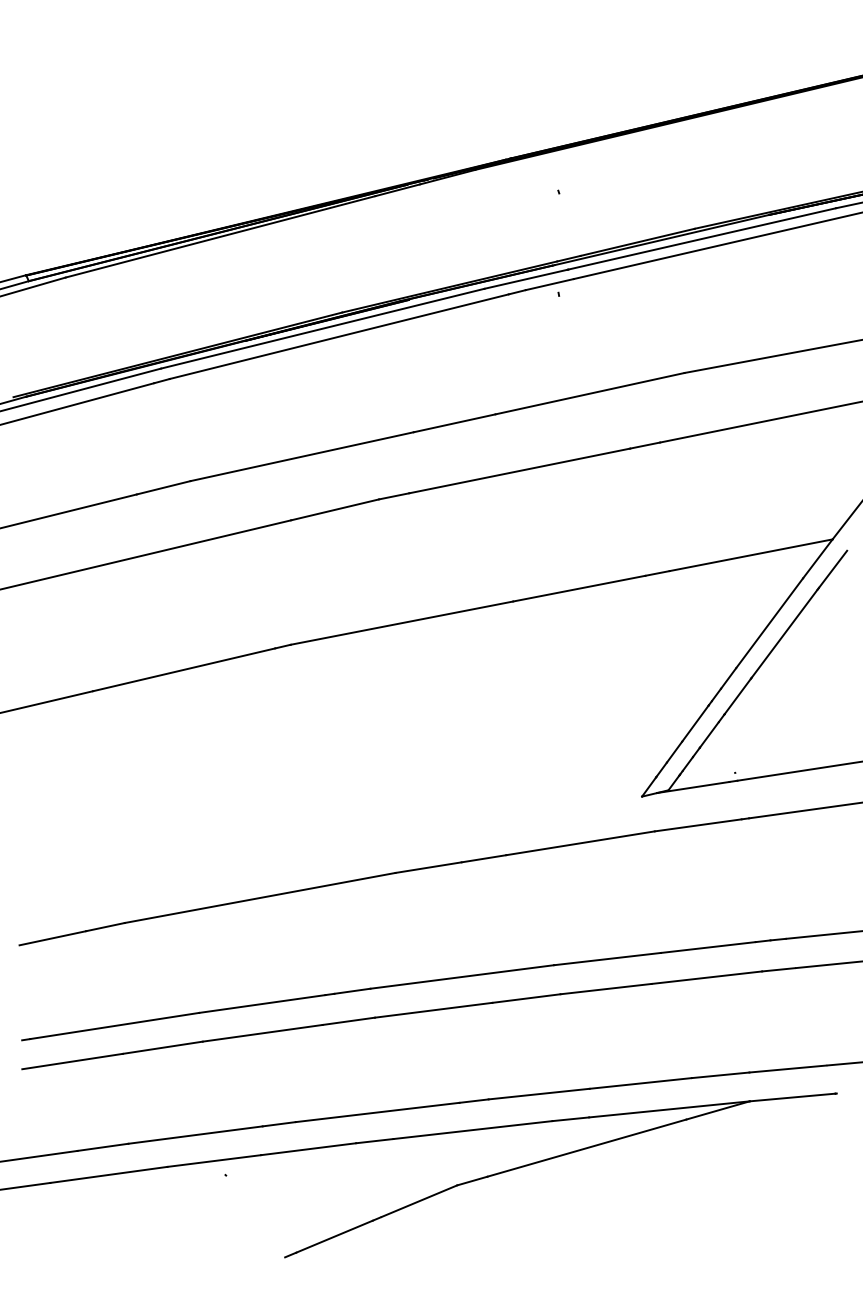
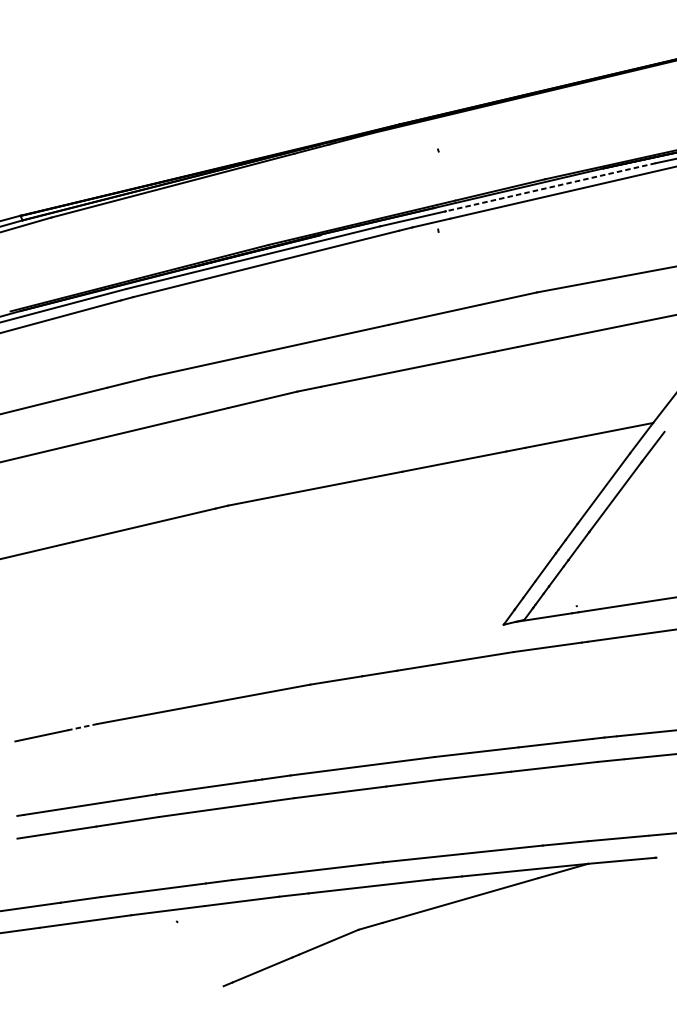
line: (701, 239) -> (550, 187), solid -> dashed
line: (105, 927) -> (82, 727), solid -> dashed

